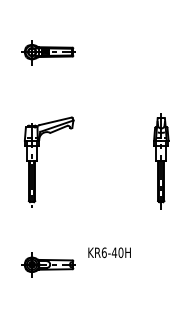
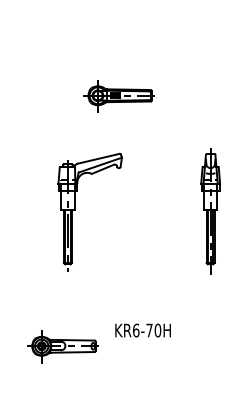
part: (48, 52) -> (119, 96), moved
part: (37, 161) -> (74, 211), moved
text: (114, 252) -> (149, 330), KR6-40H -> KR6-70H

